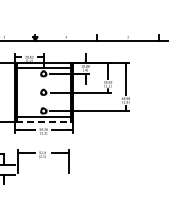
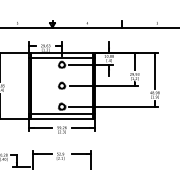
line: (43, 121) -> (61, 118), dashed -> solid

